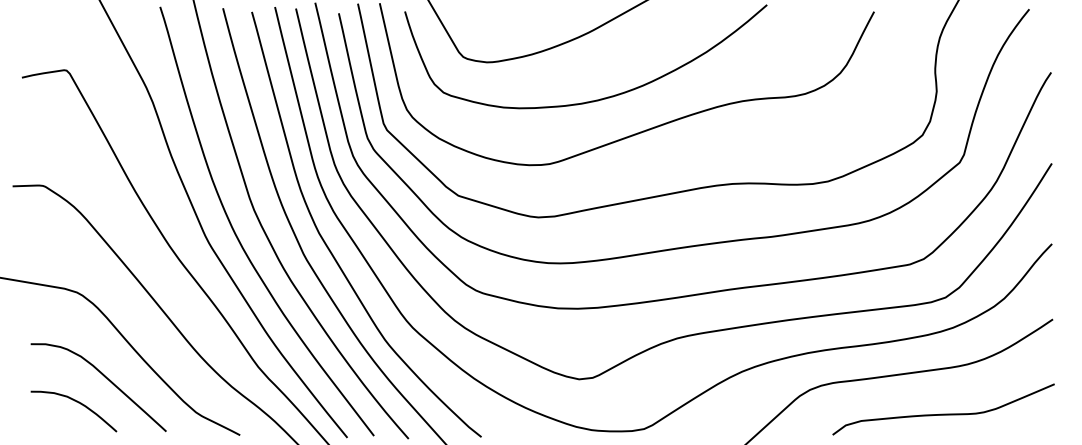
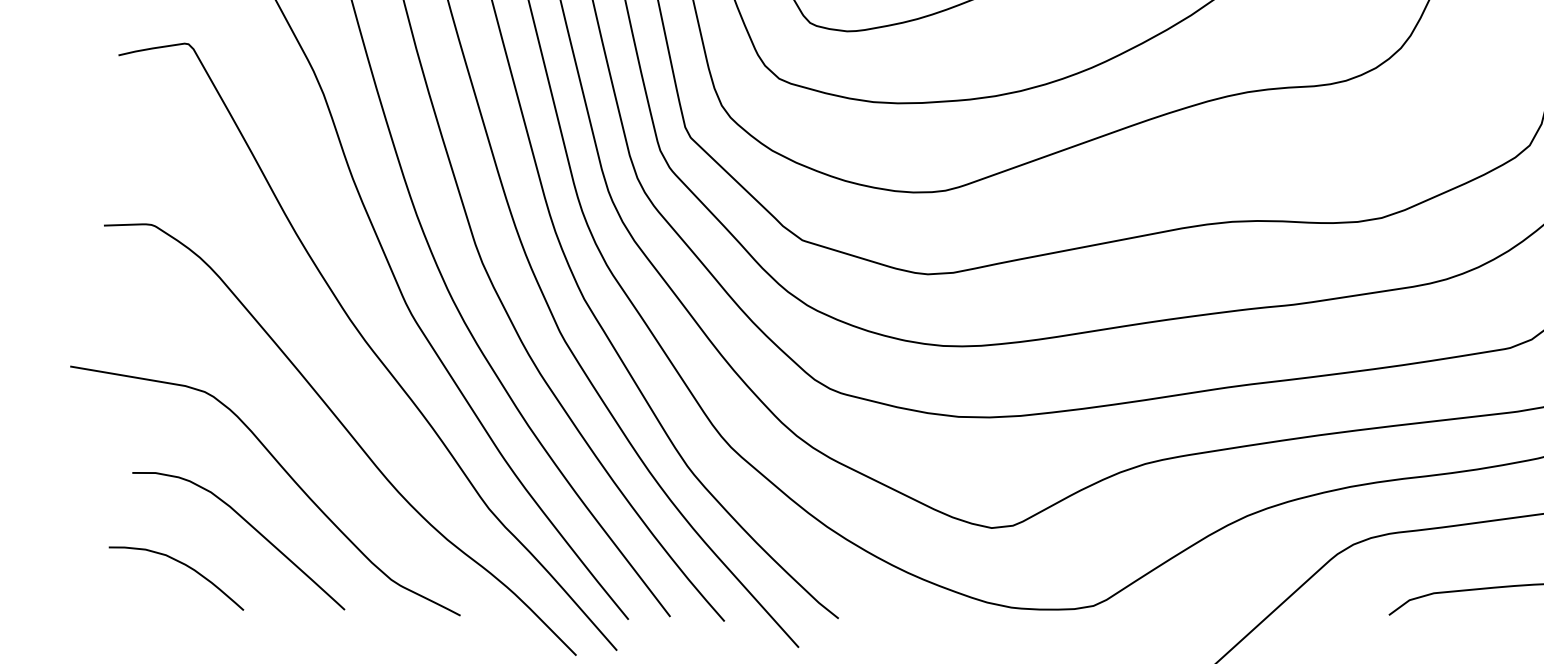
curve: (78, 403) -> (183, 565), moved

